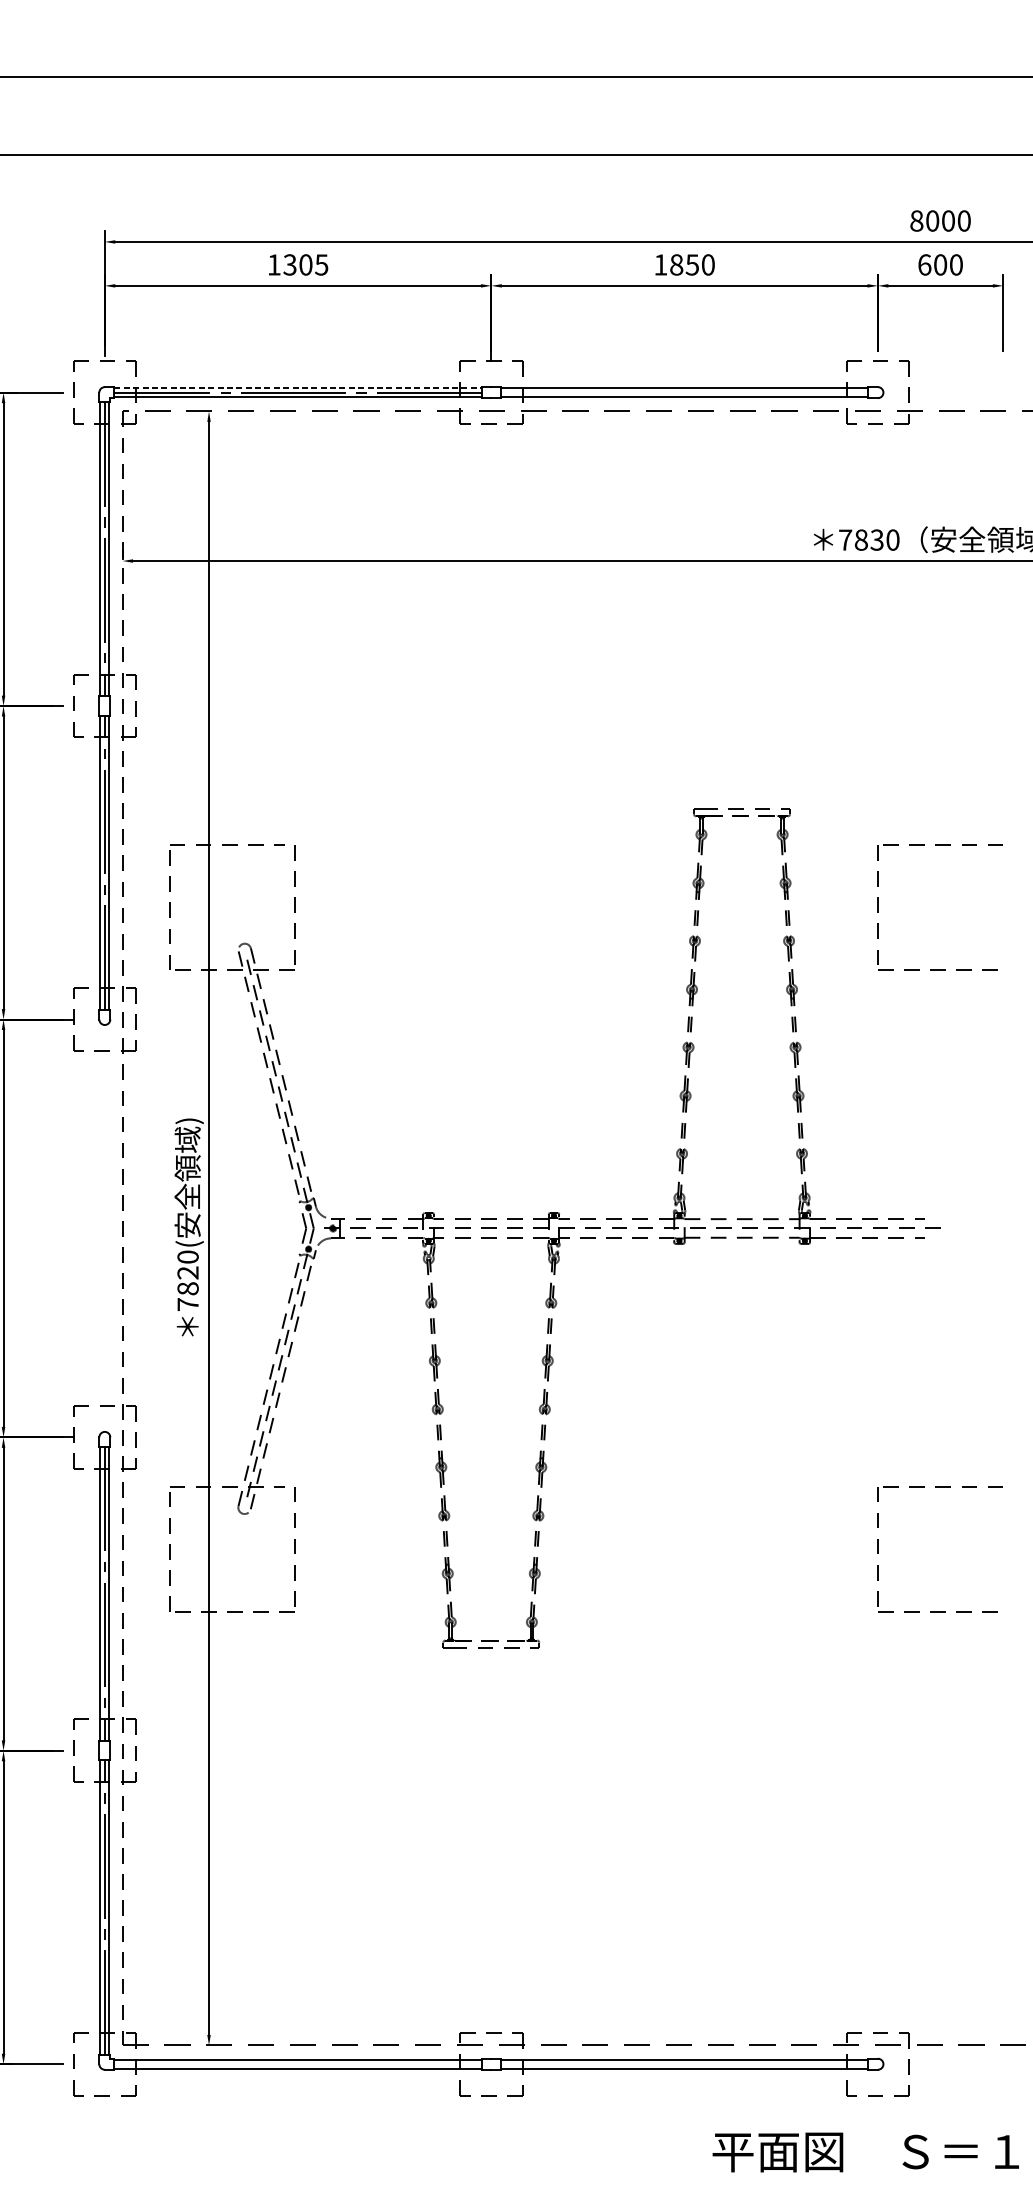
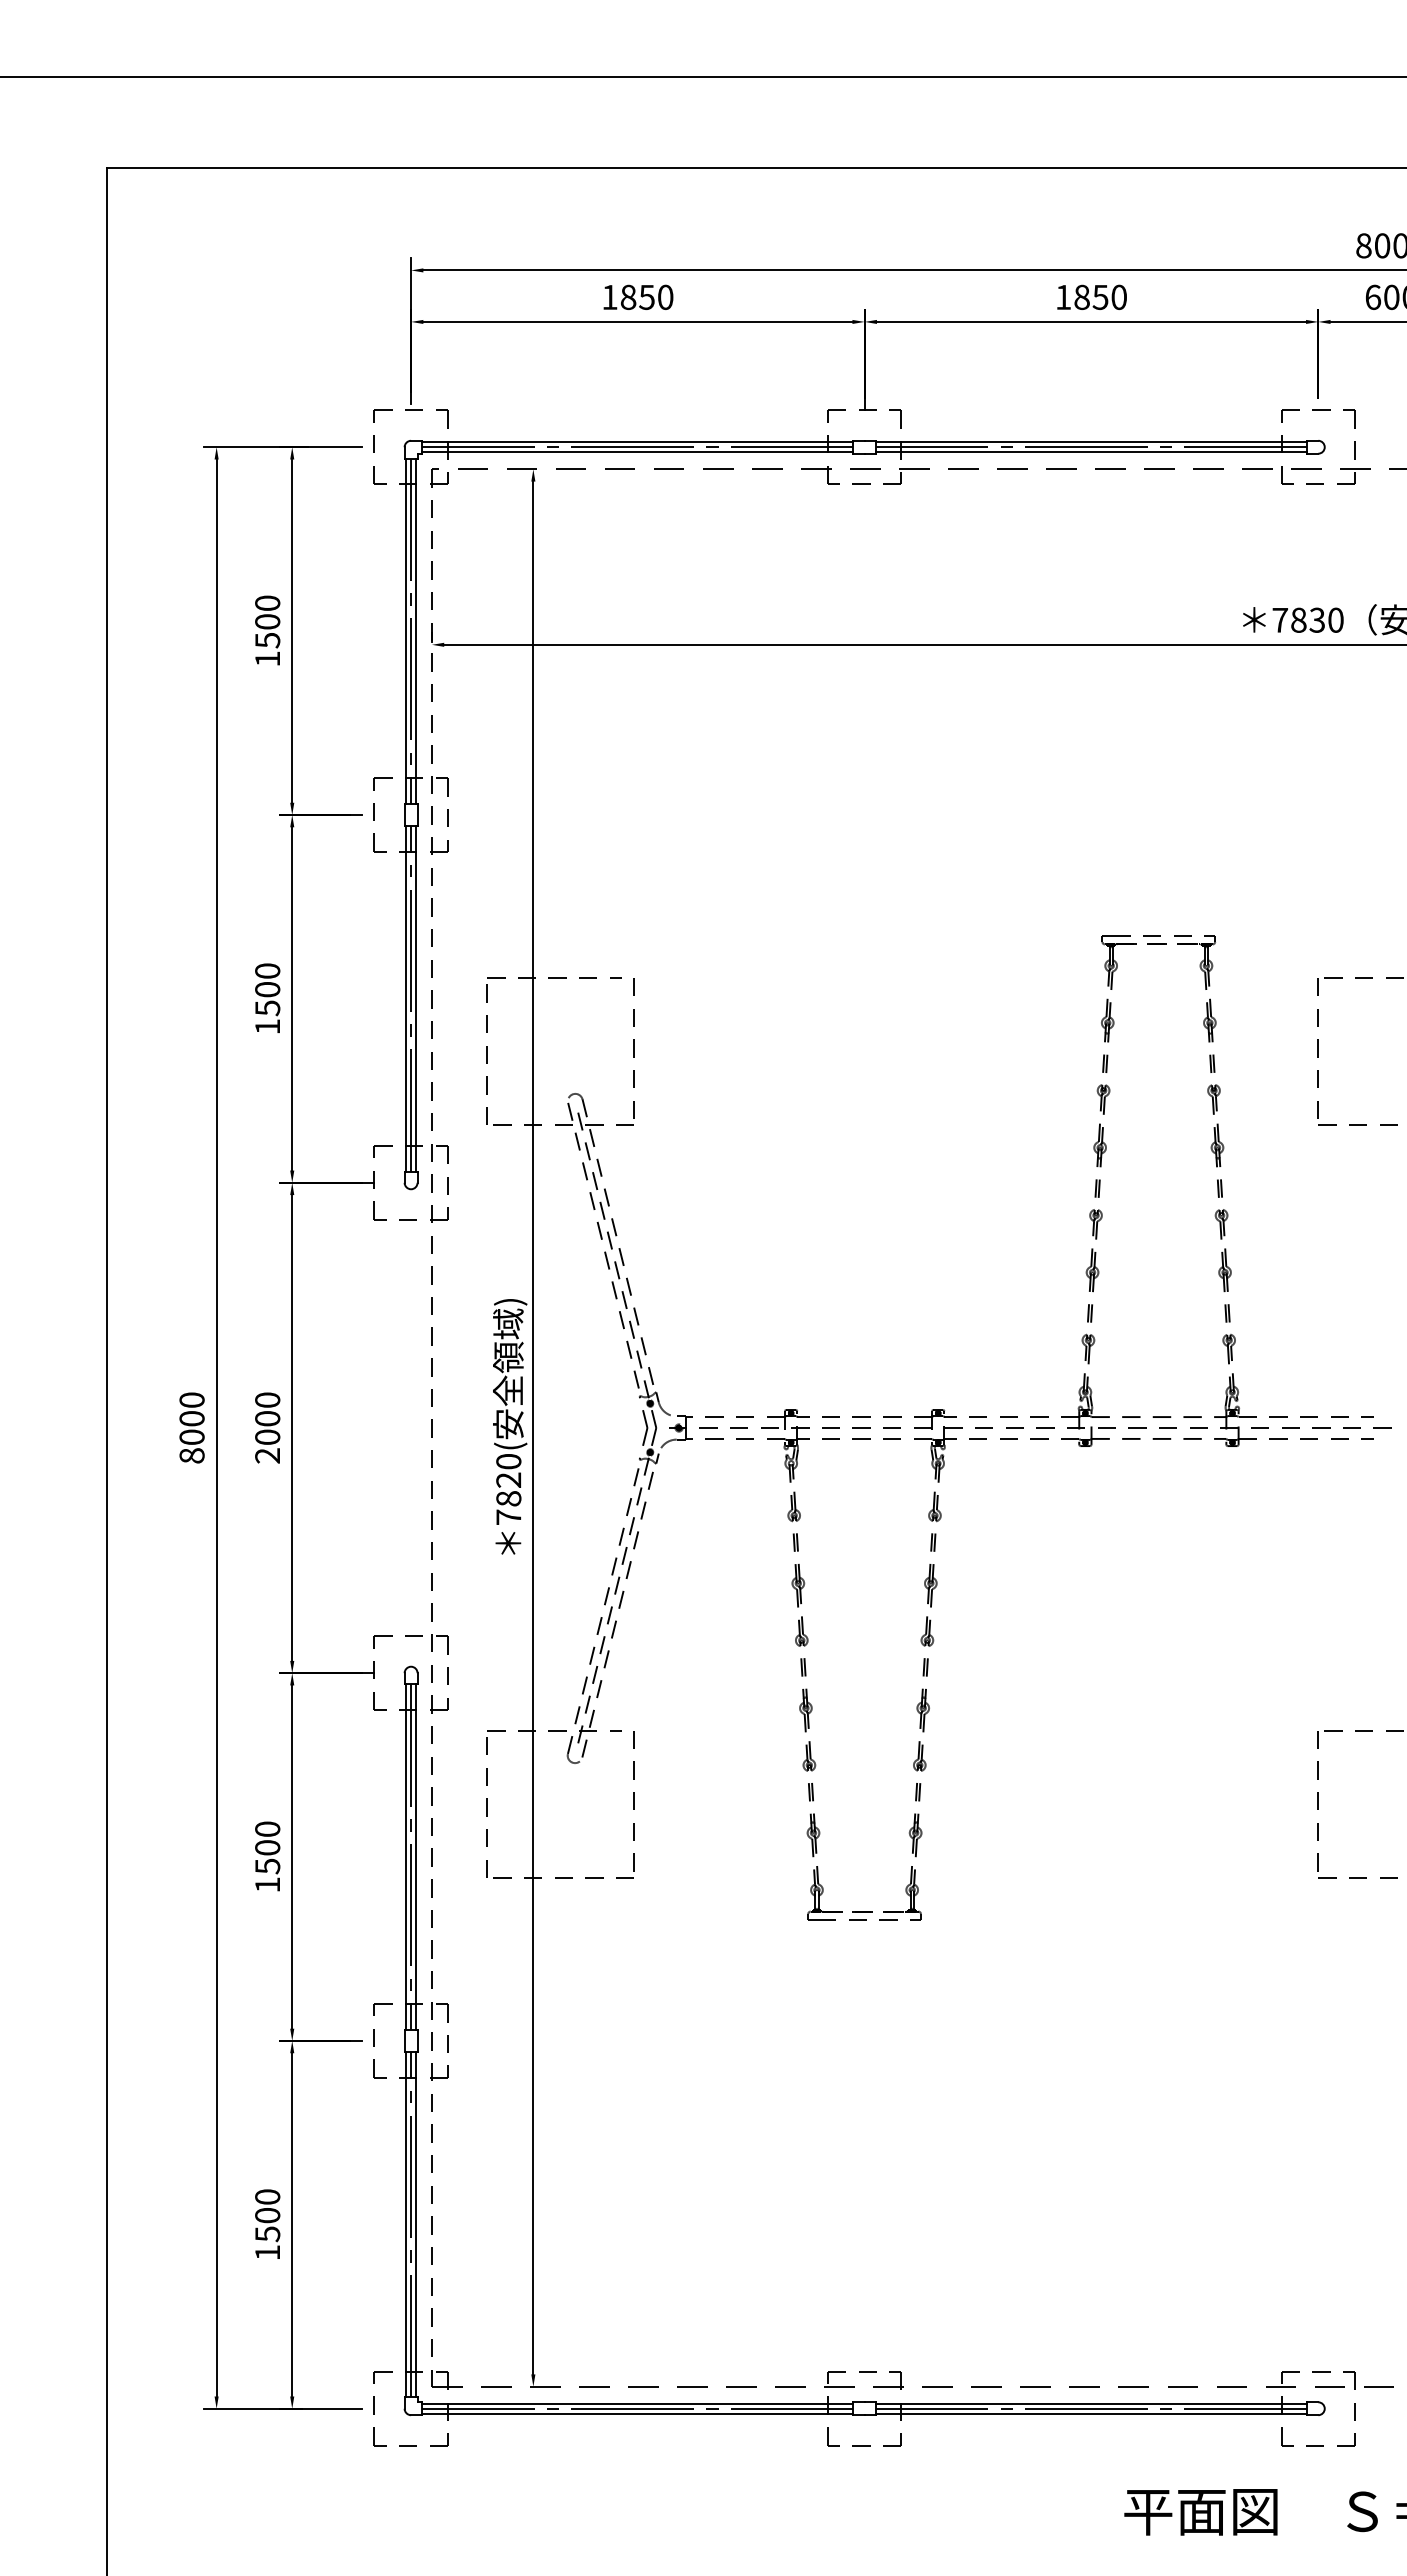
text: (305, 264) -> (646, 296), 1305 -> 1850
line: (297, 388) -> (637, 442), dashed -> solid
line: (684, 392) -> (1091, 447), added
line: (297, 2064) -> (637, 2408), added
line: (684, 2064) -> (1091, 2408), added

